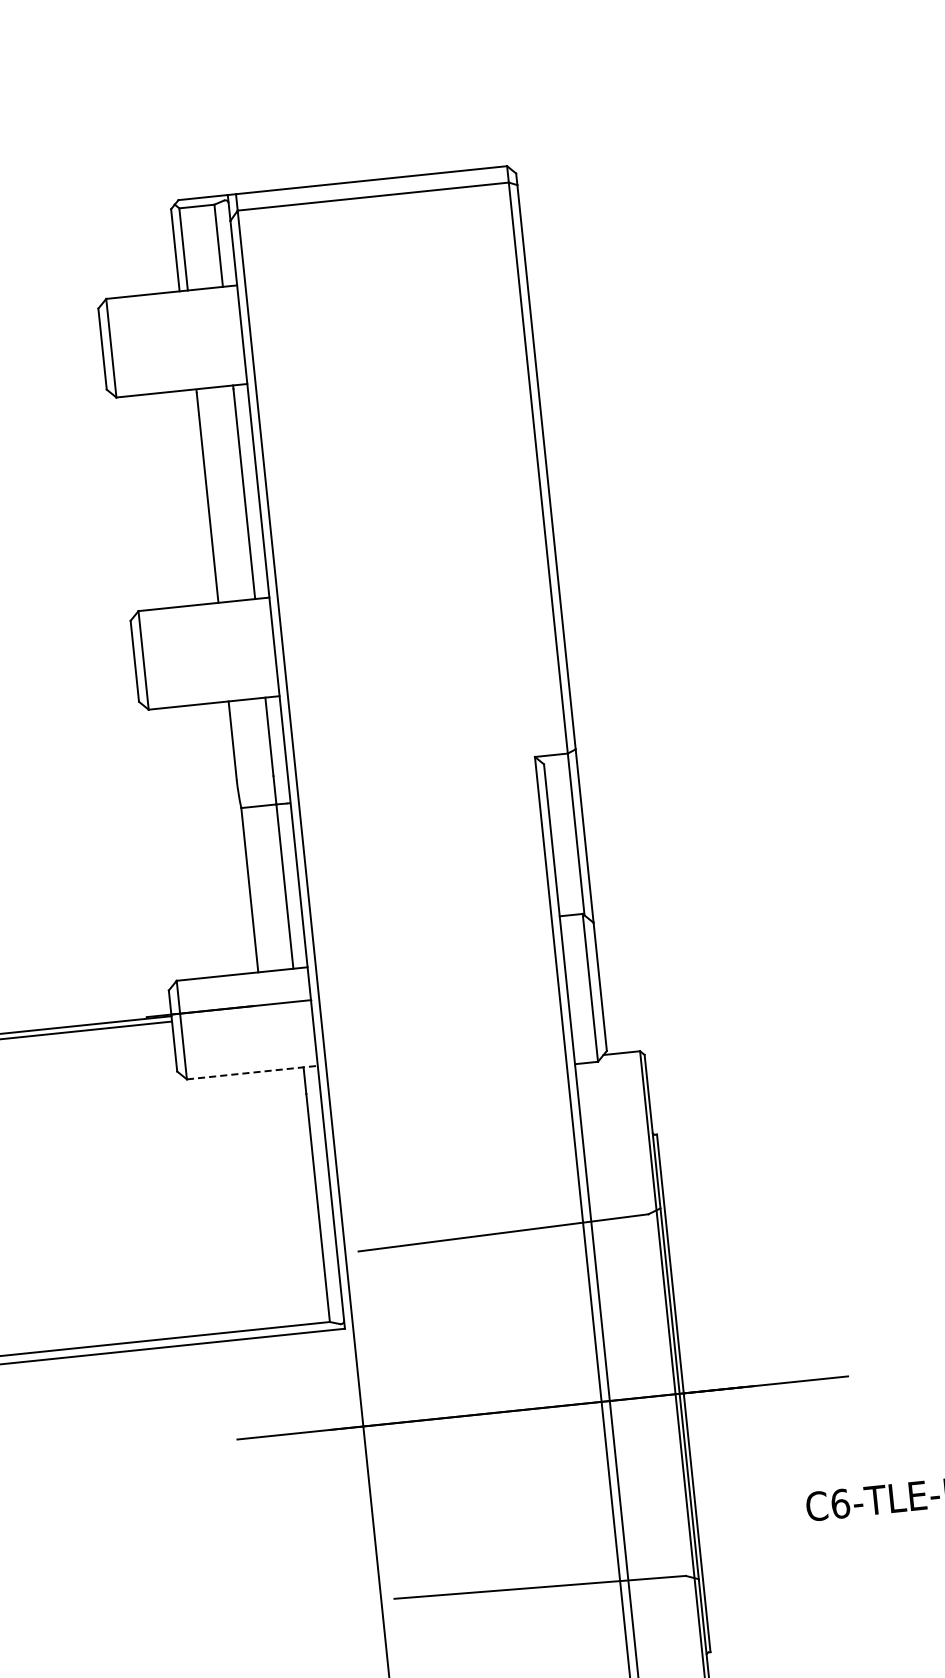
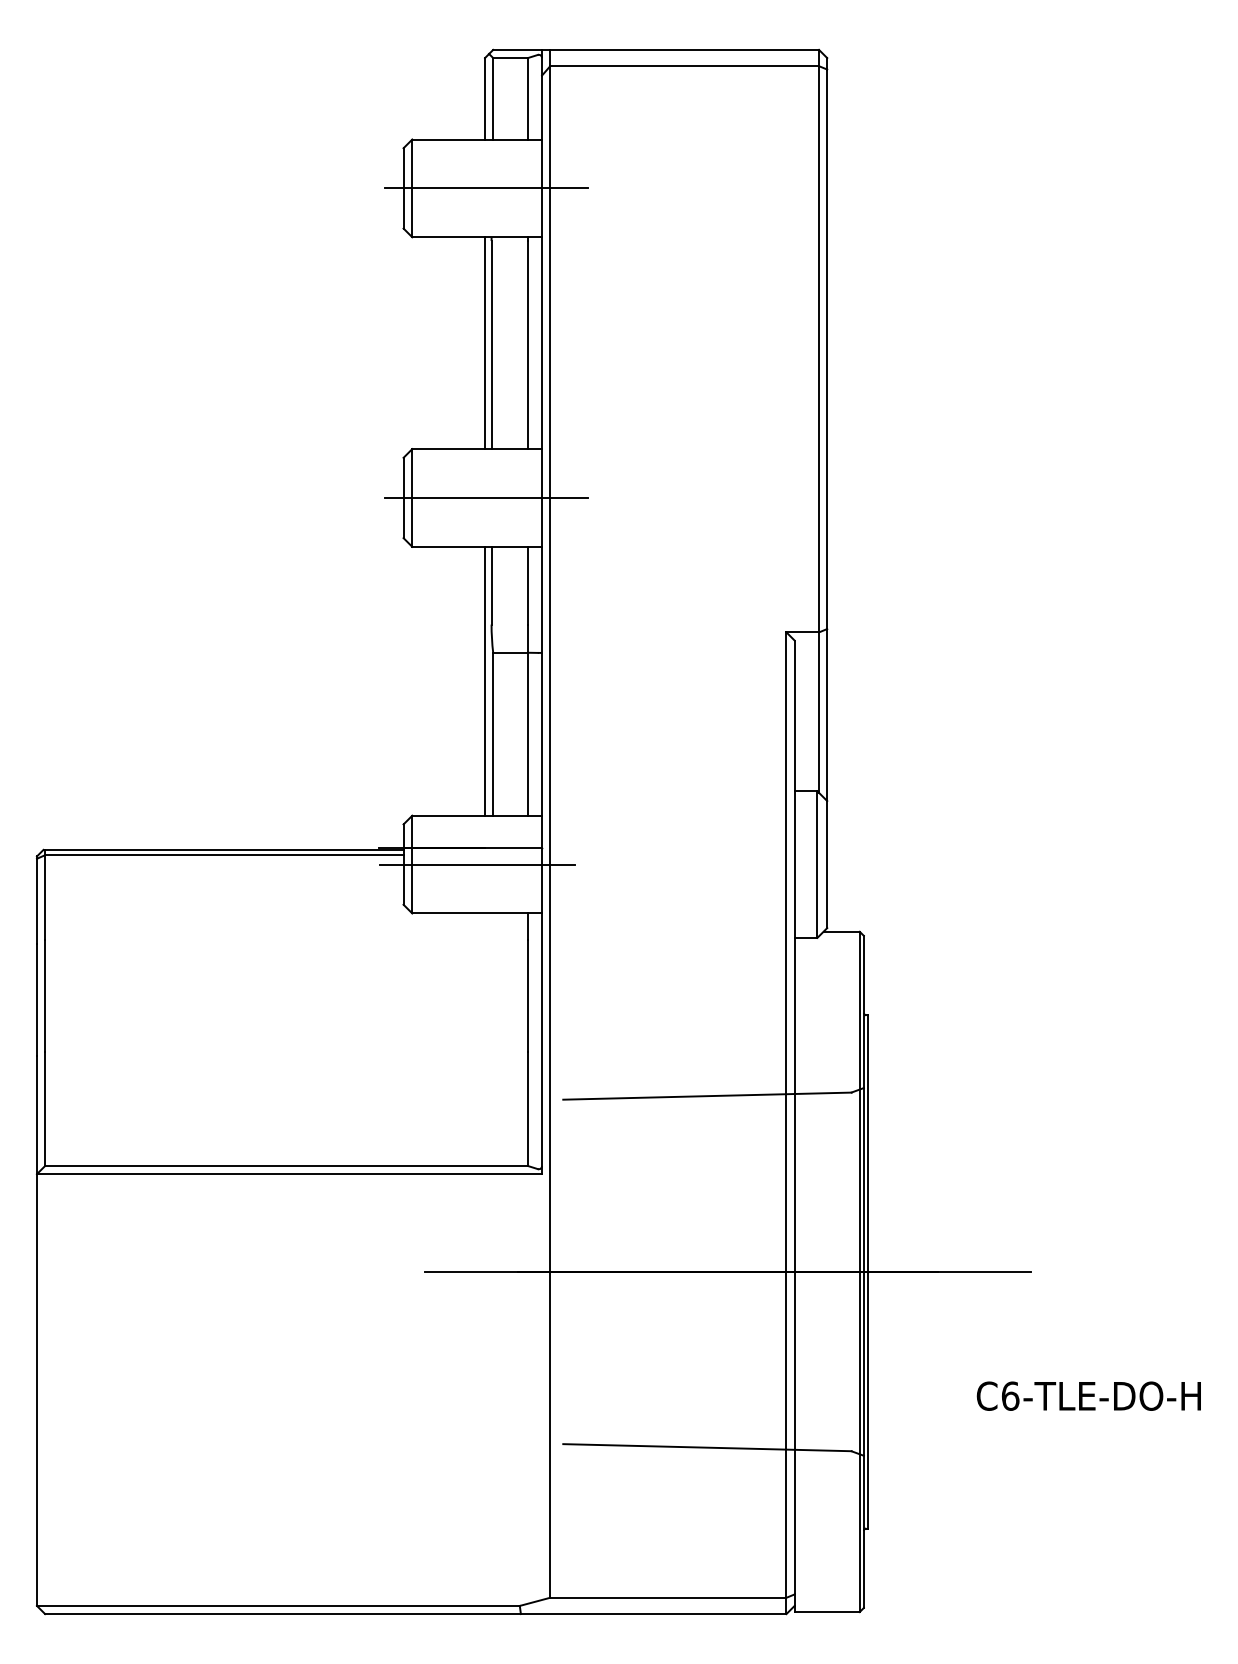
line: (186, 340) -> (486, 188), added
line: (201, 497) -> (485, 343), added
line: (218, 652) -> (486, 497), added
line: (236, 836) -> (485, 680), added
line: (247, 1023) -> (477, 864), added
line: (252, 1072) -> (477, 913), dashed -> solid

